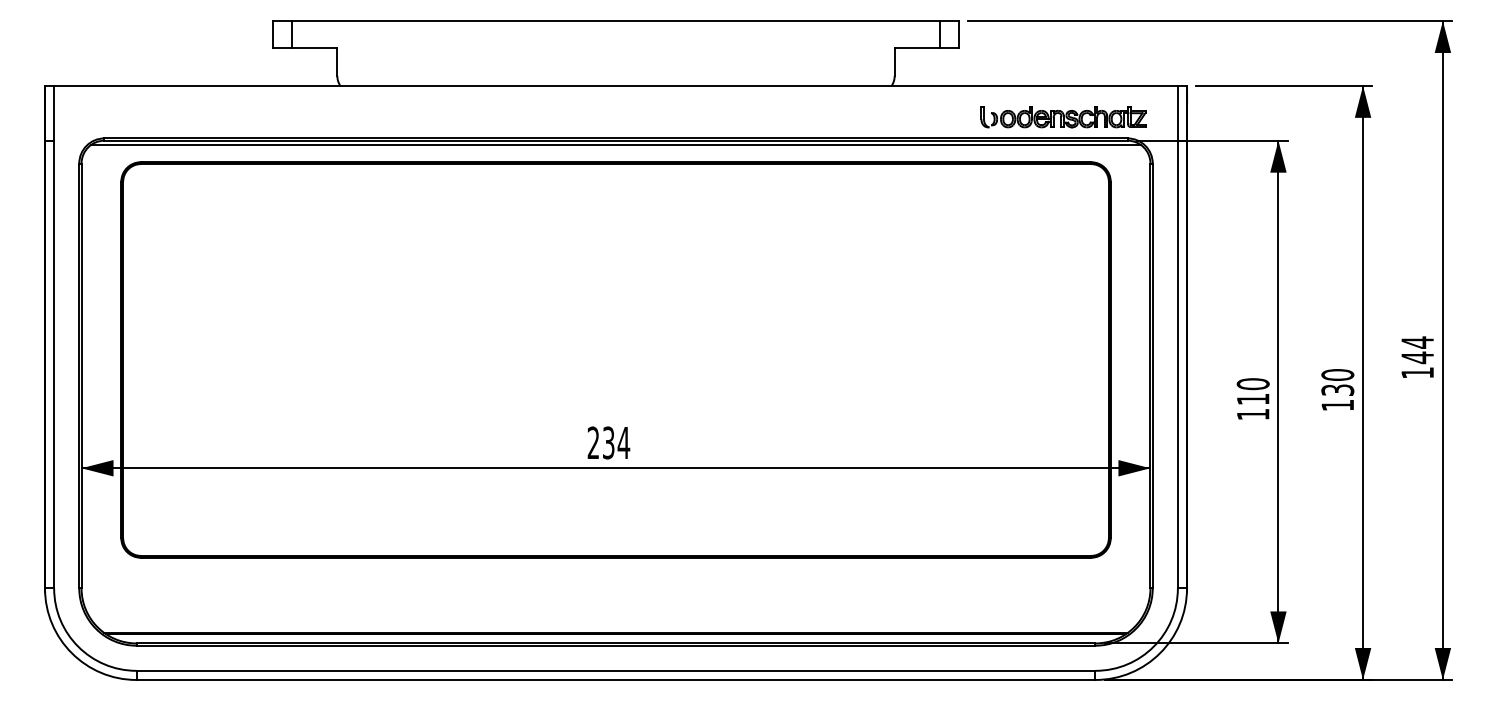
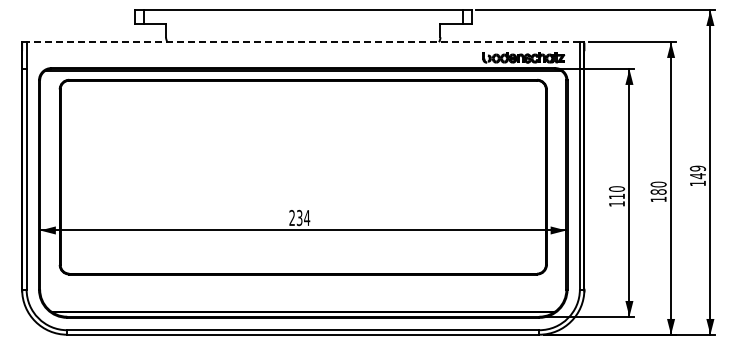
line: (616, 86) -> (303, 42), solid -> dashed
text: (1416, 342) -> (697, 168), 144 -> 149
text: (1337, 389) -> (658, 191), 130 -> 180

